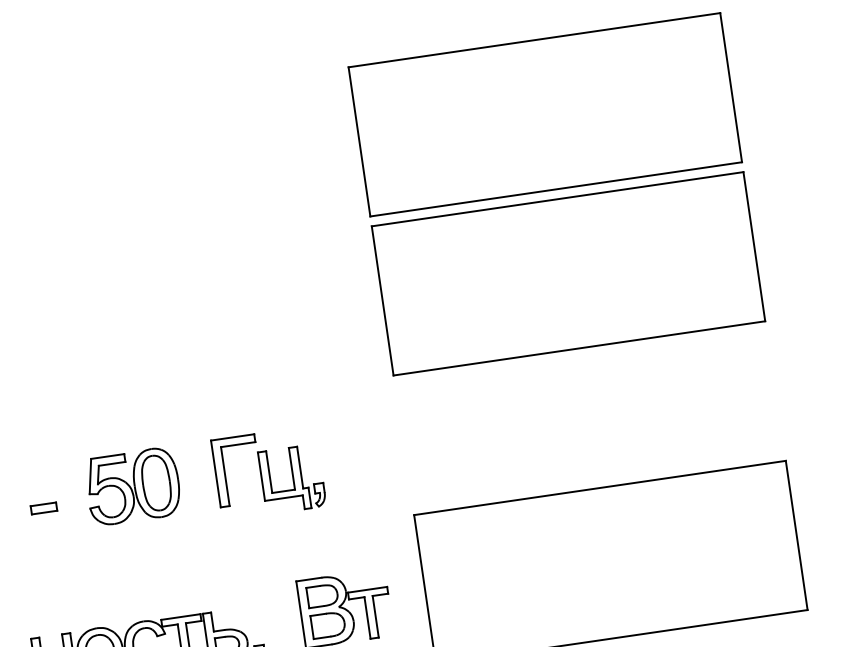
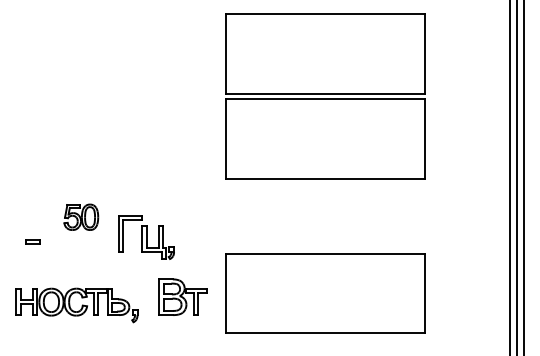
part: (269, 472) -> (146, 237), moved
part: (133, 486) -> (81, 217), size x0.7
part: (43, 507) -> (32, 241), moved

